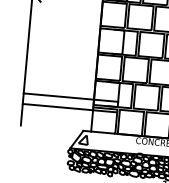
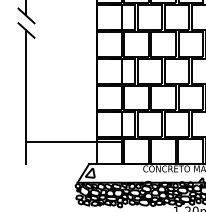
line: (70, 97) -> (73, 131), removed

